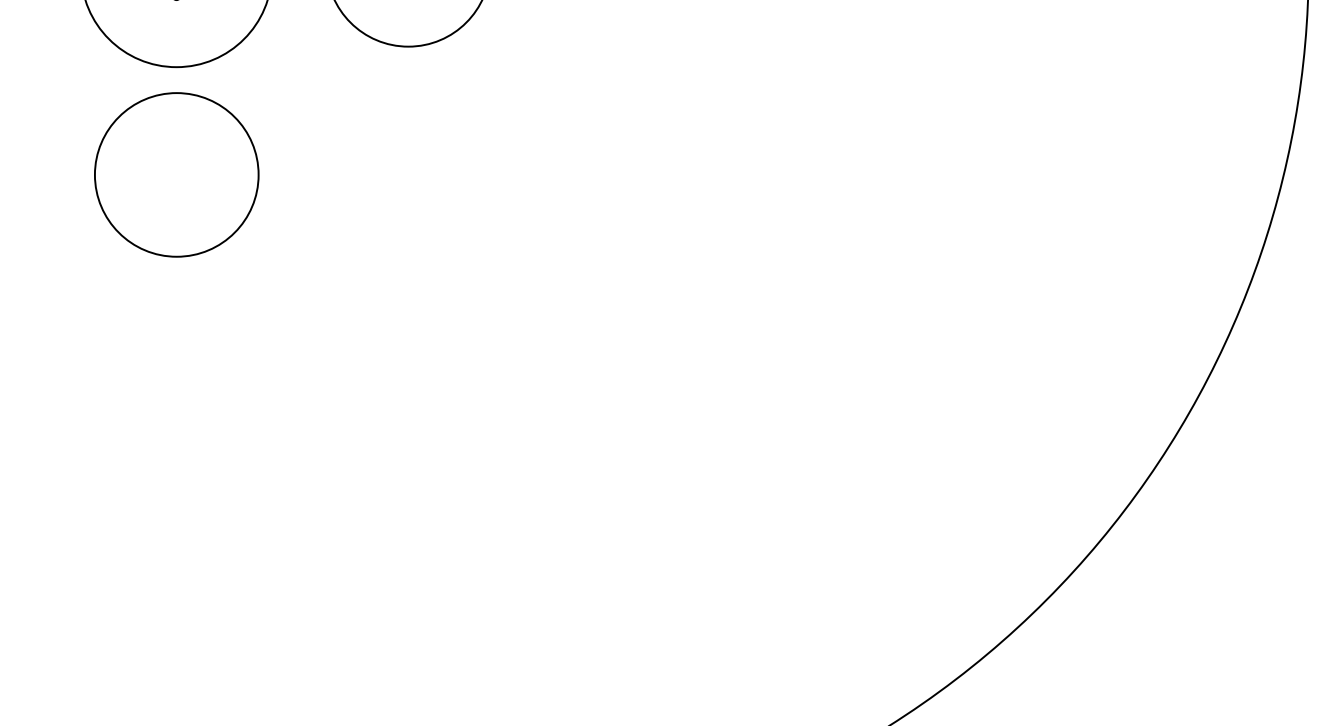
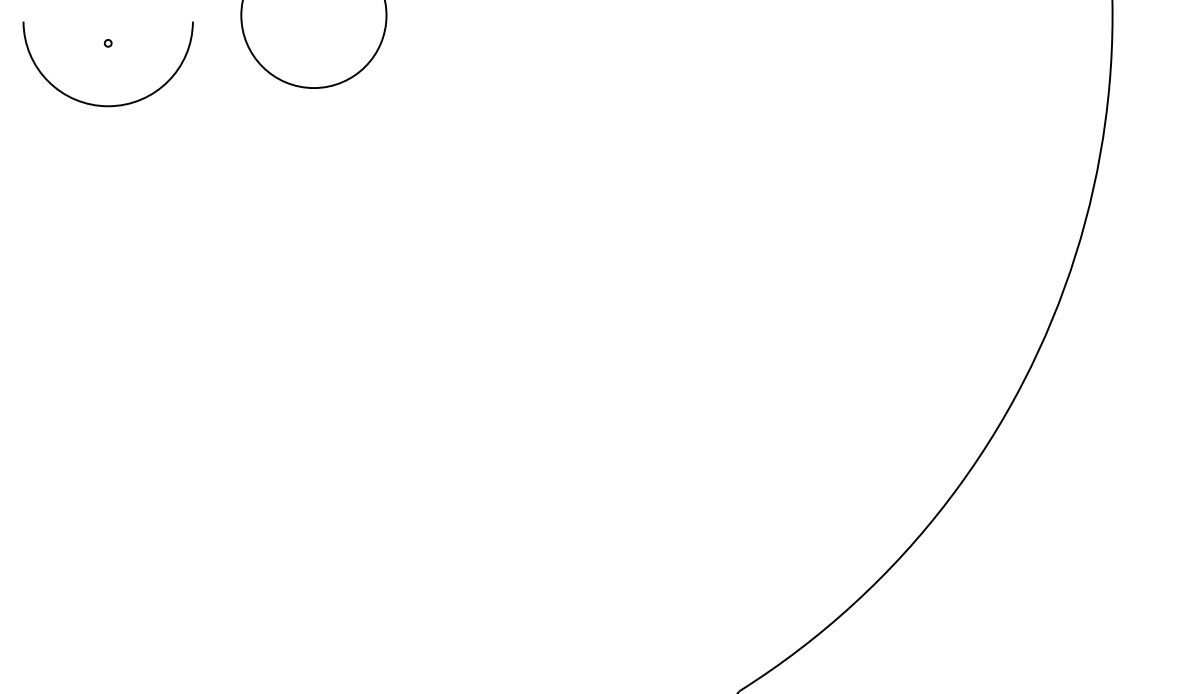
circle: (175, 174) -> (107, 201), removed

